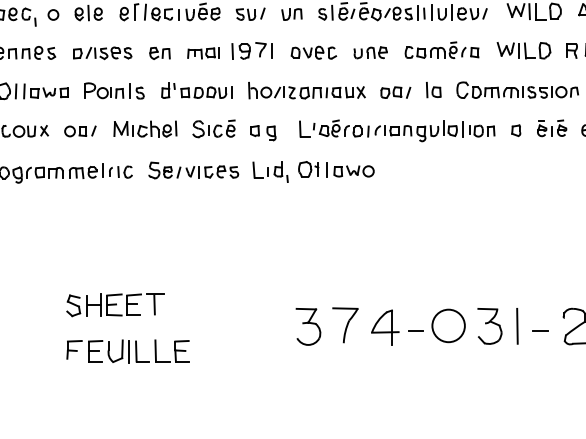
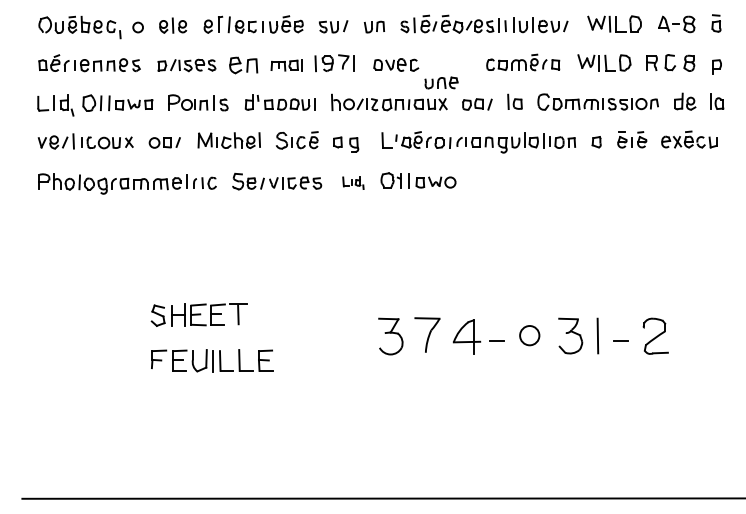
part: (370, 52) -> (441, 82), moved
part: (159, 53) -> (243, 65), size x1.4
part: (270, 171) -> (353, 182), size x0.6
circle: (448, 325) -> (529, 335), size x0.6

